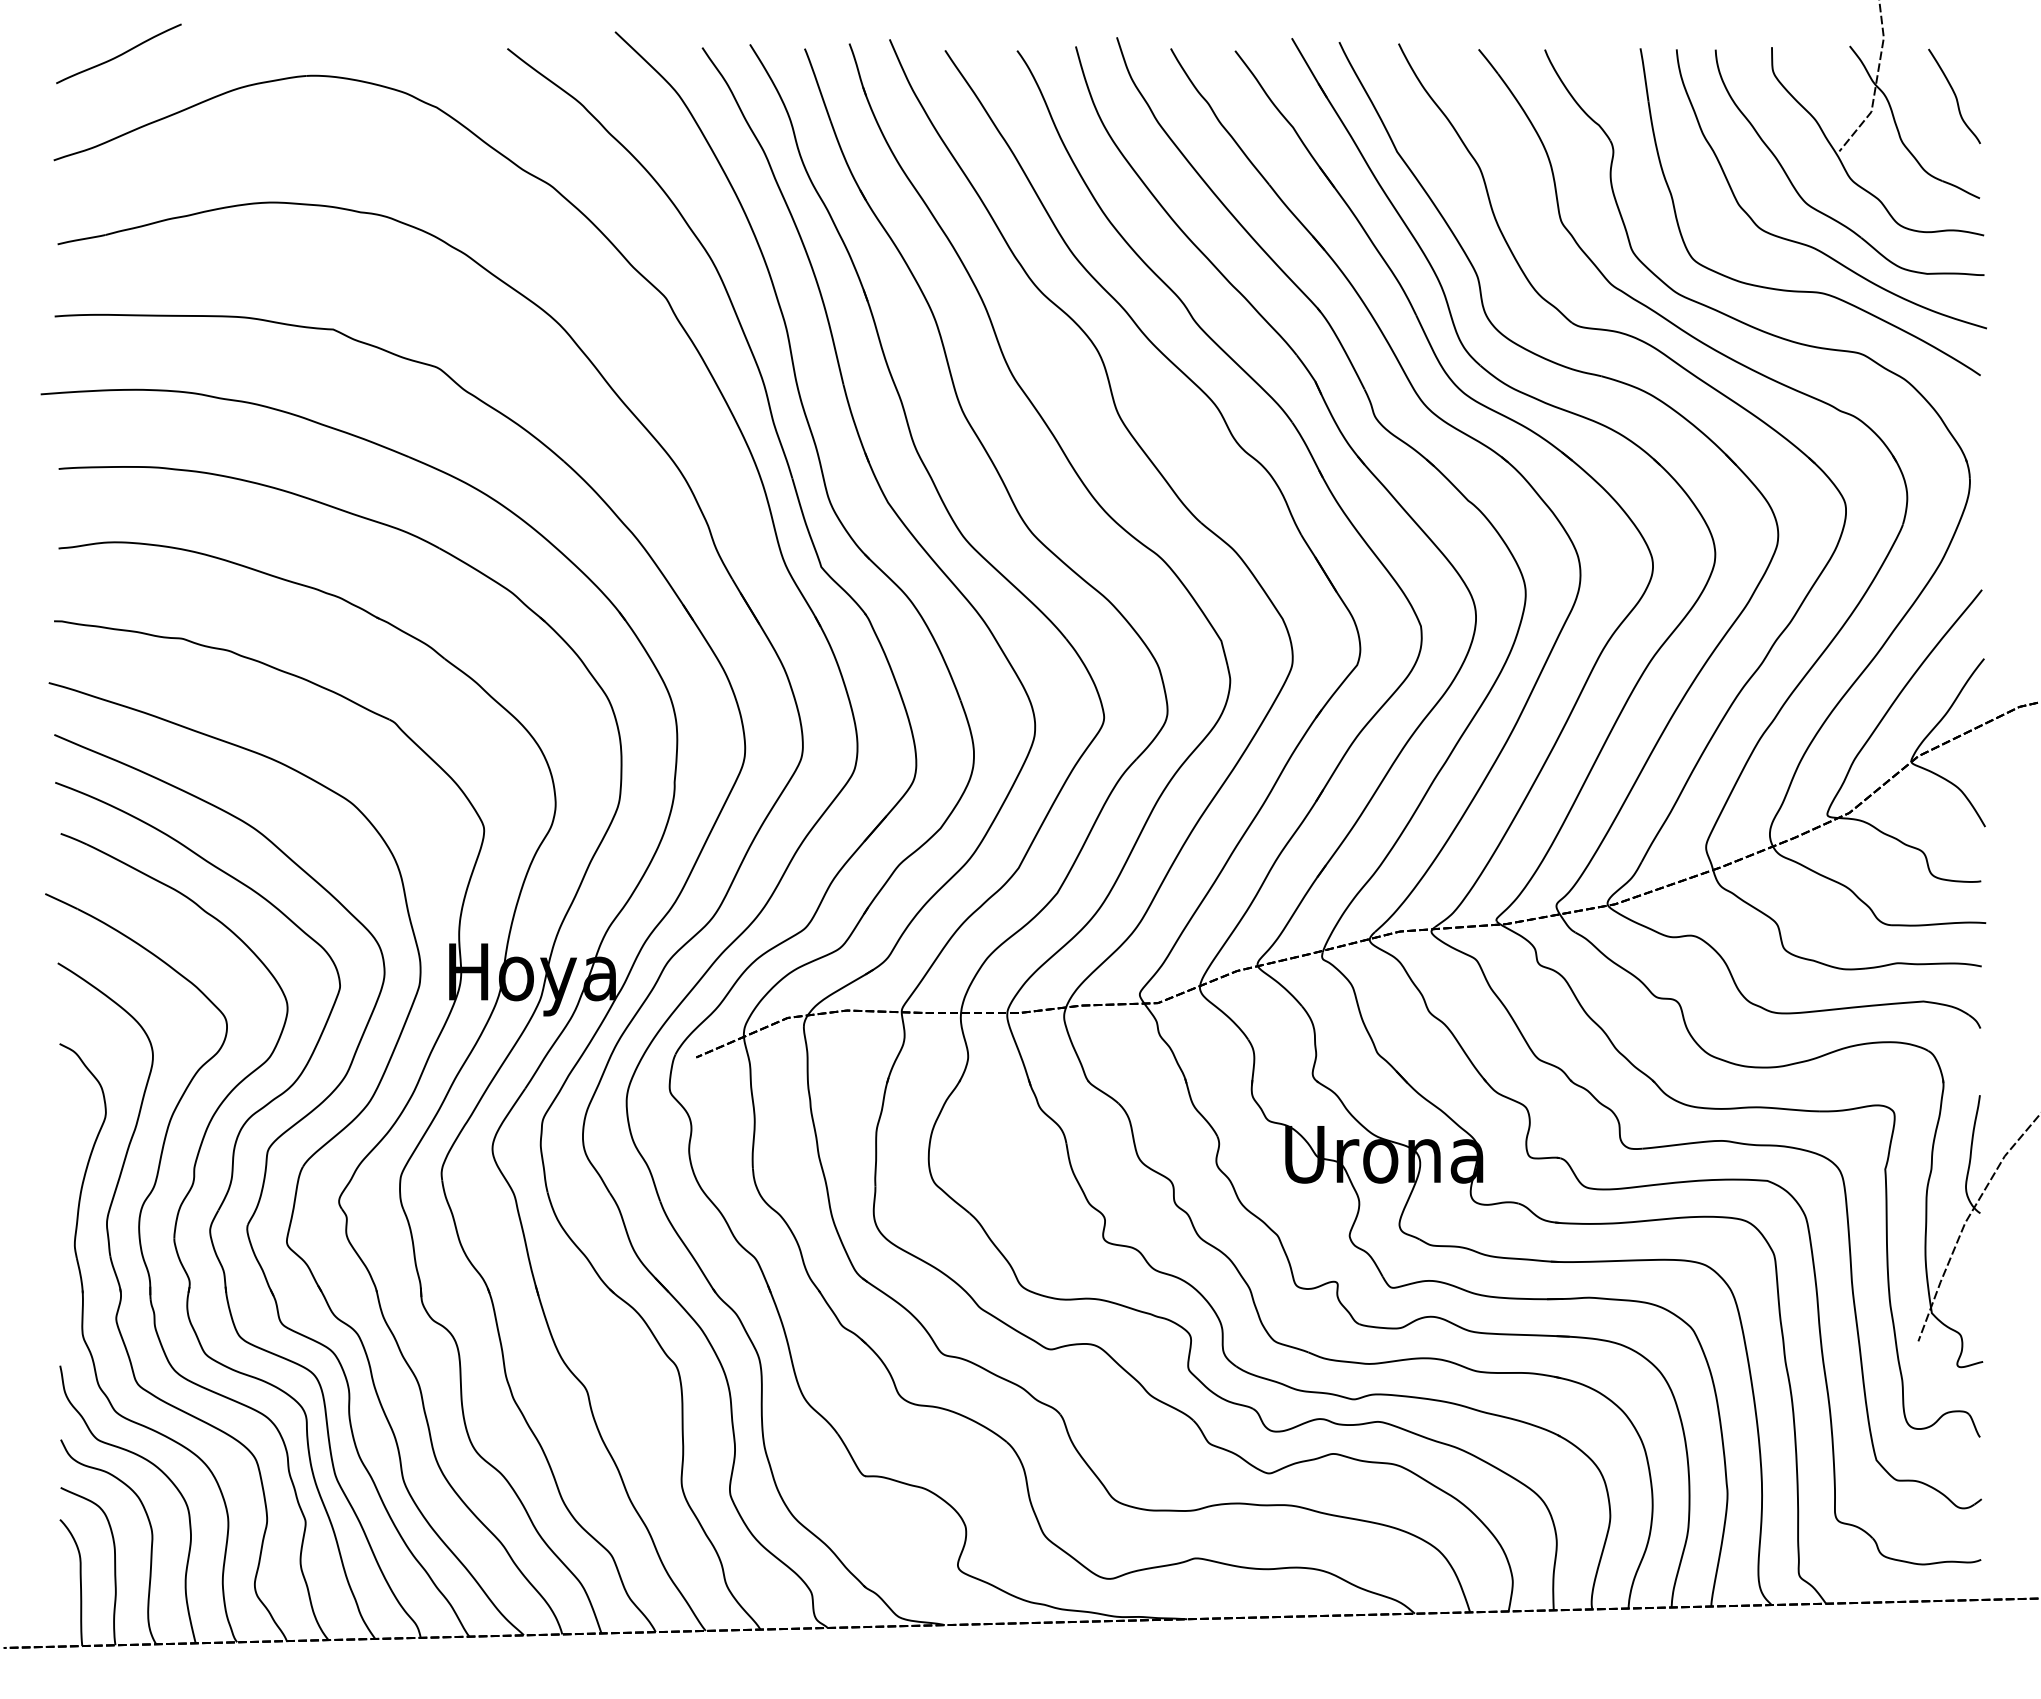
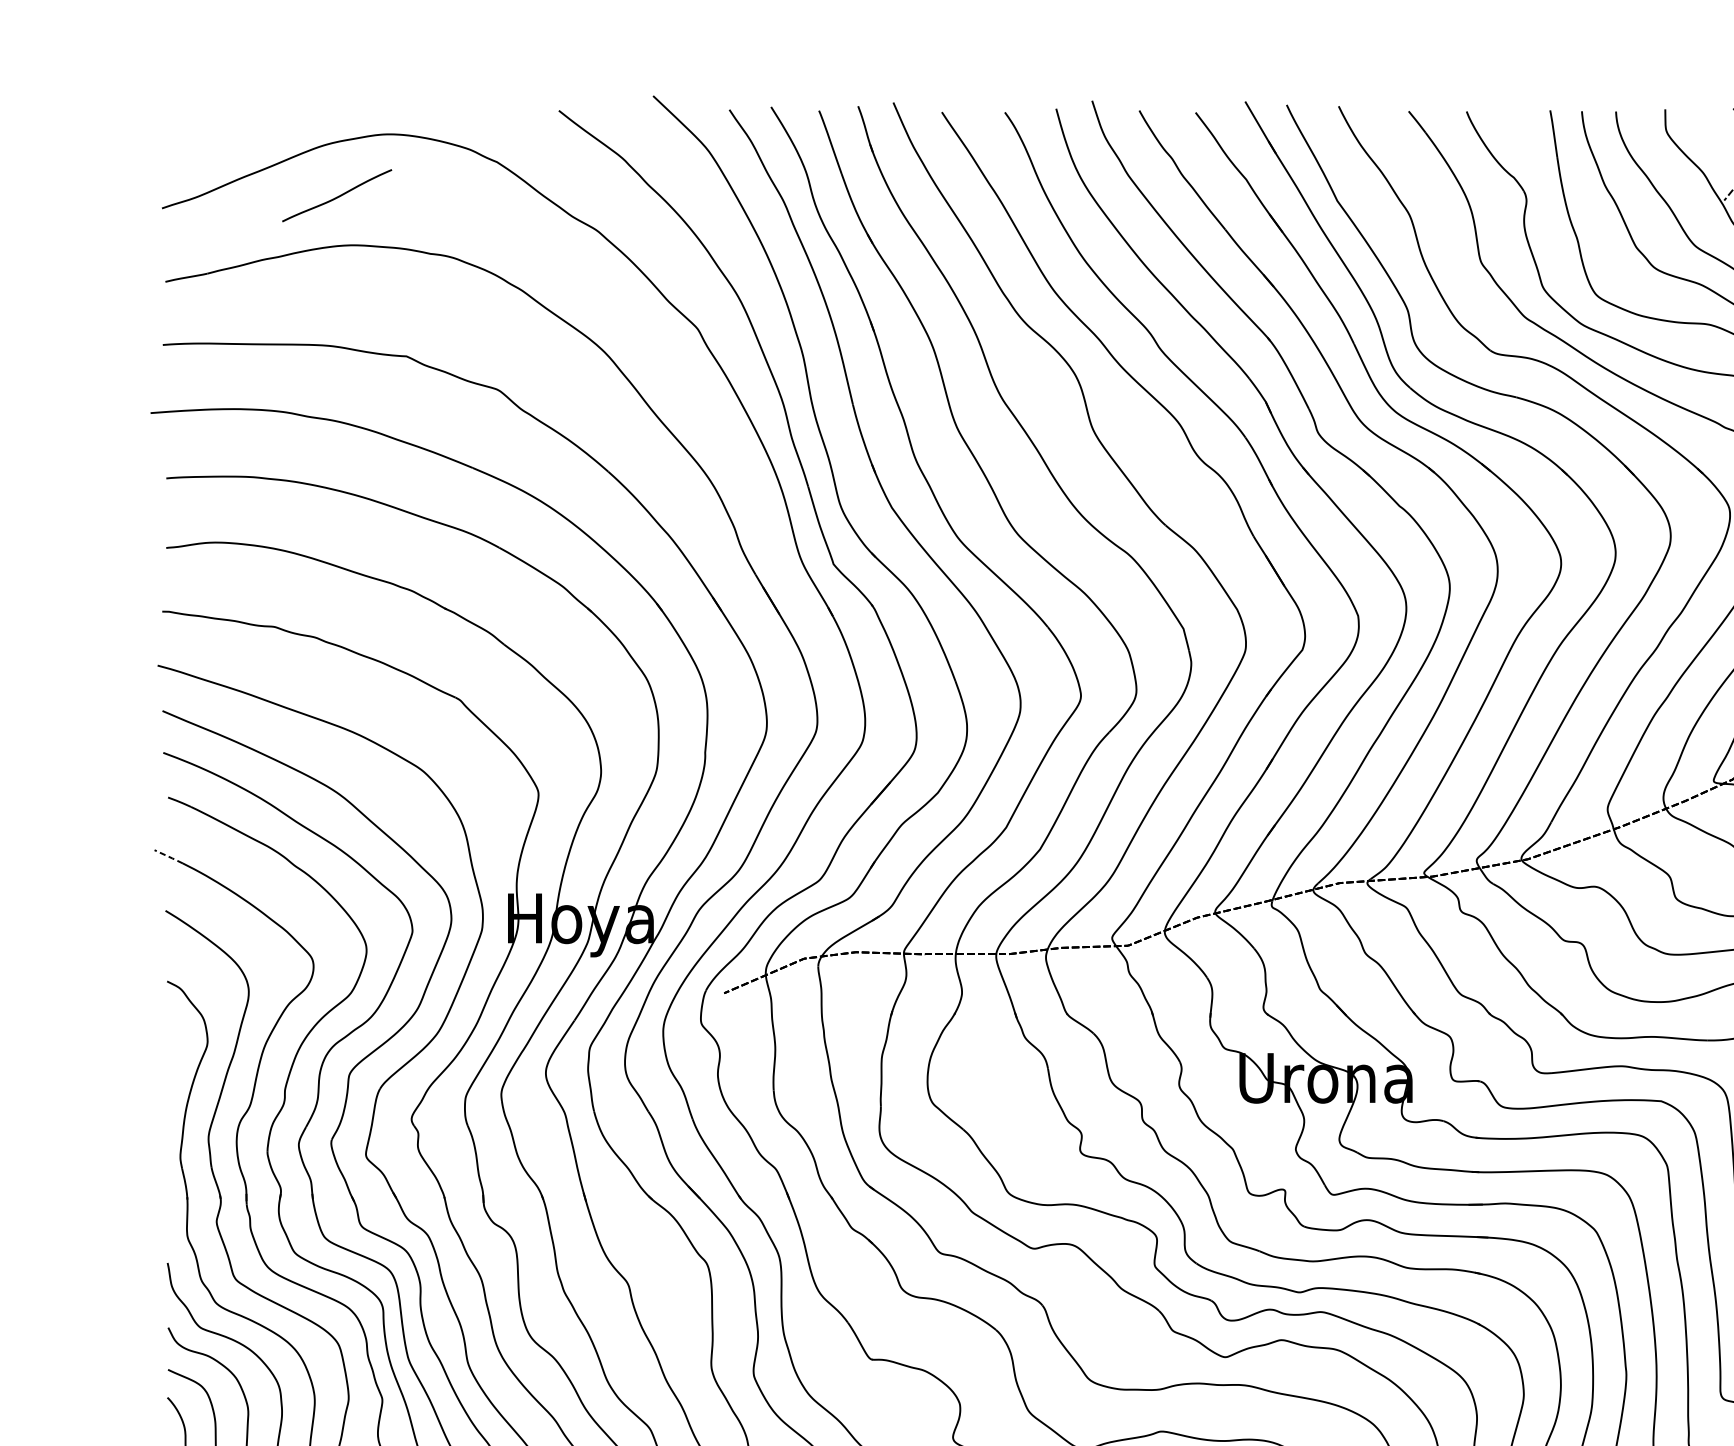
curve: (119, 54) -> (337, 196), moved
line: (61, 901) -> (168, 856), solid -> dashed

